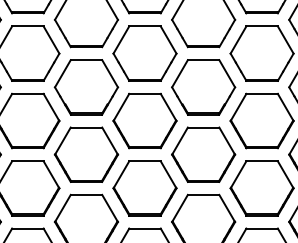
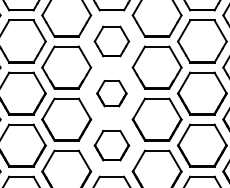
part: (144, 53) -> (111, 41), size x0.7
part: (144, 120) -> (111, 93), size x0.6
part: (144, 188) -> (111, 145), size x0.7

